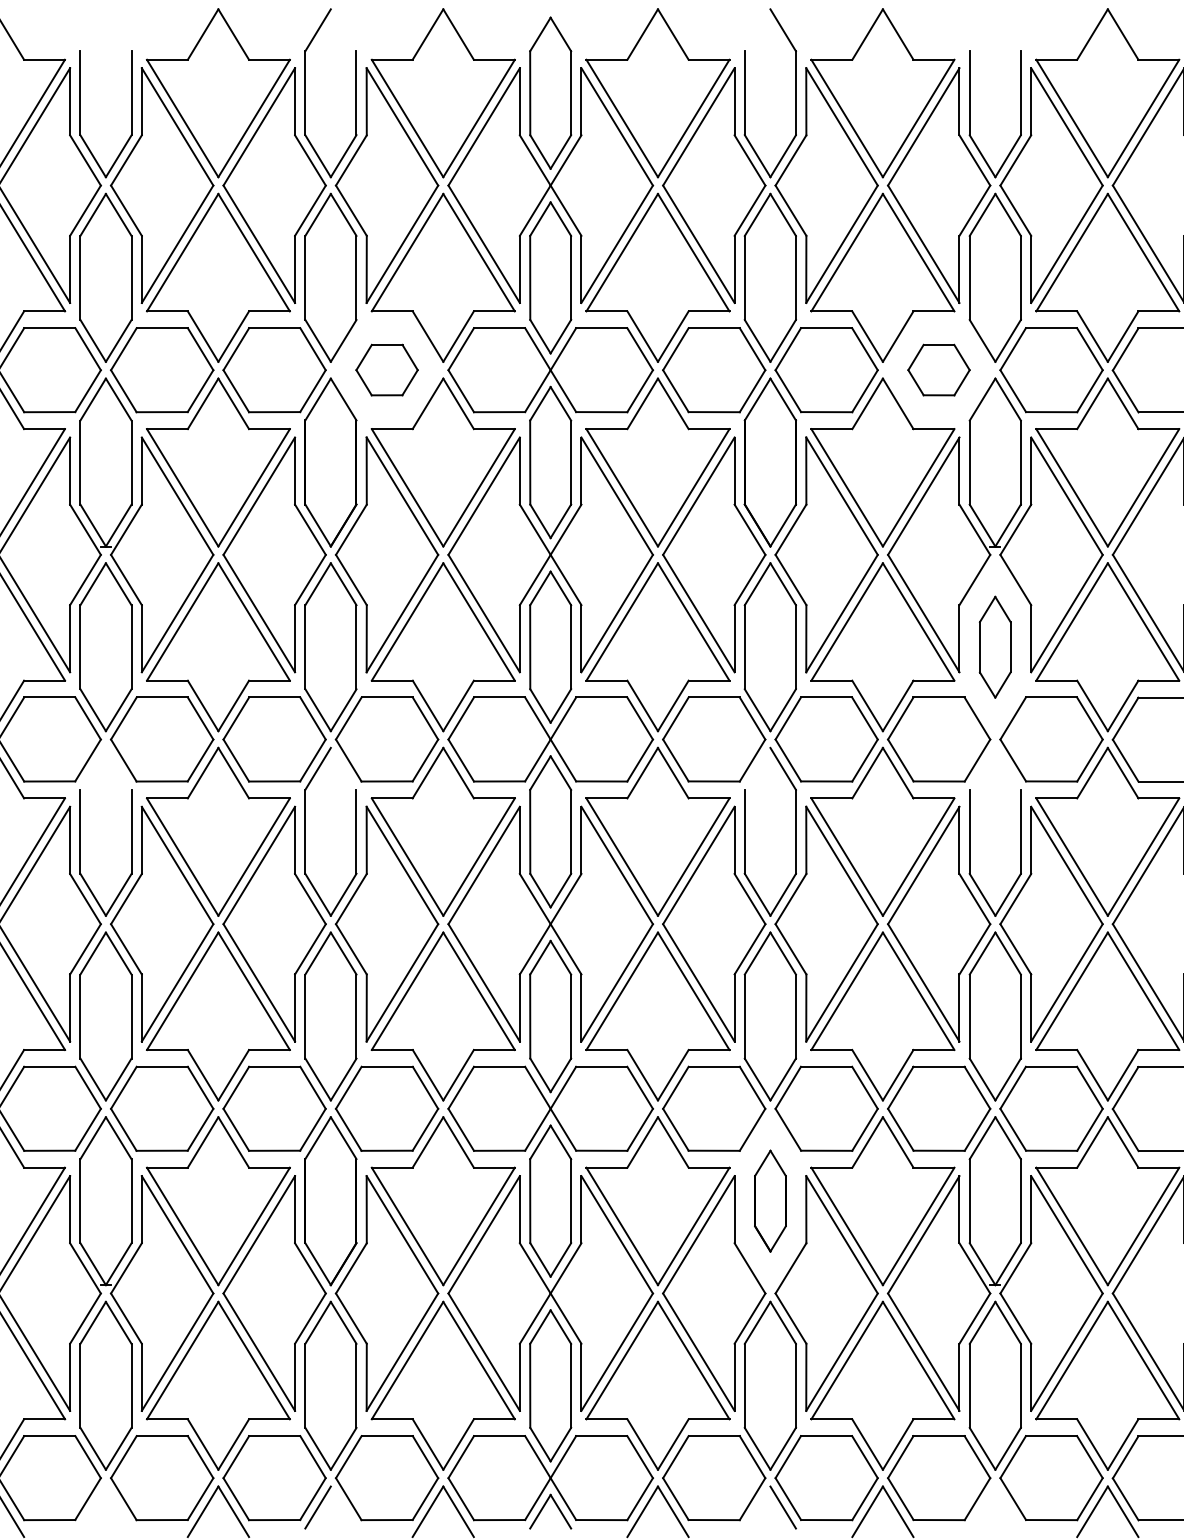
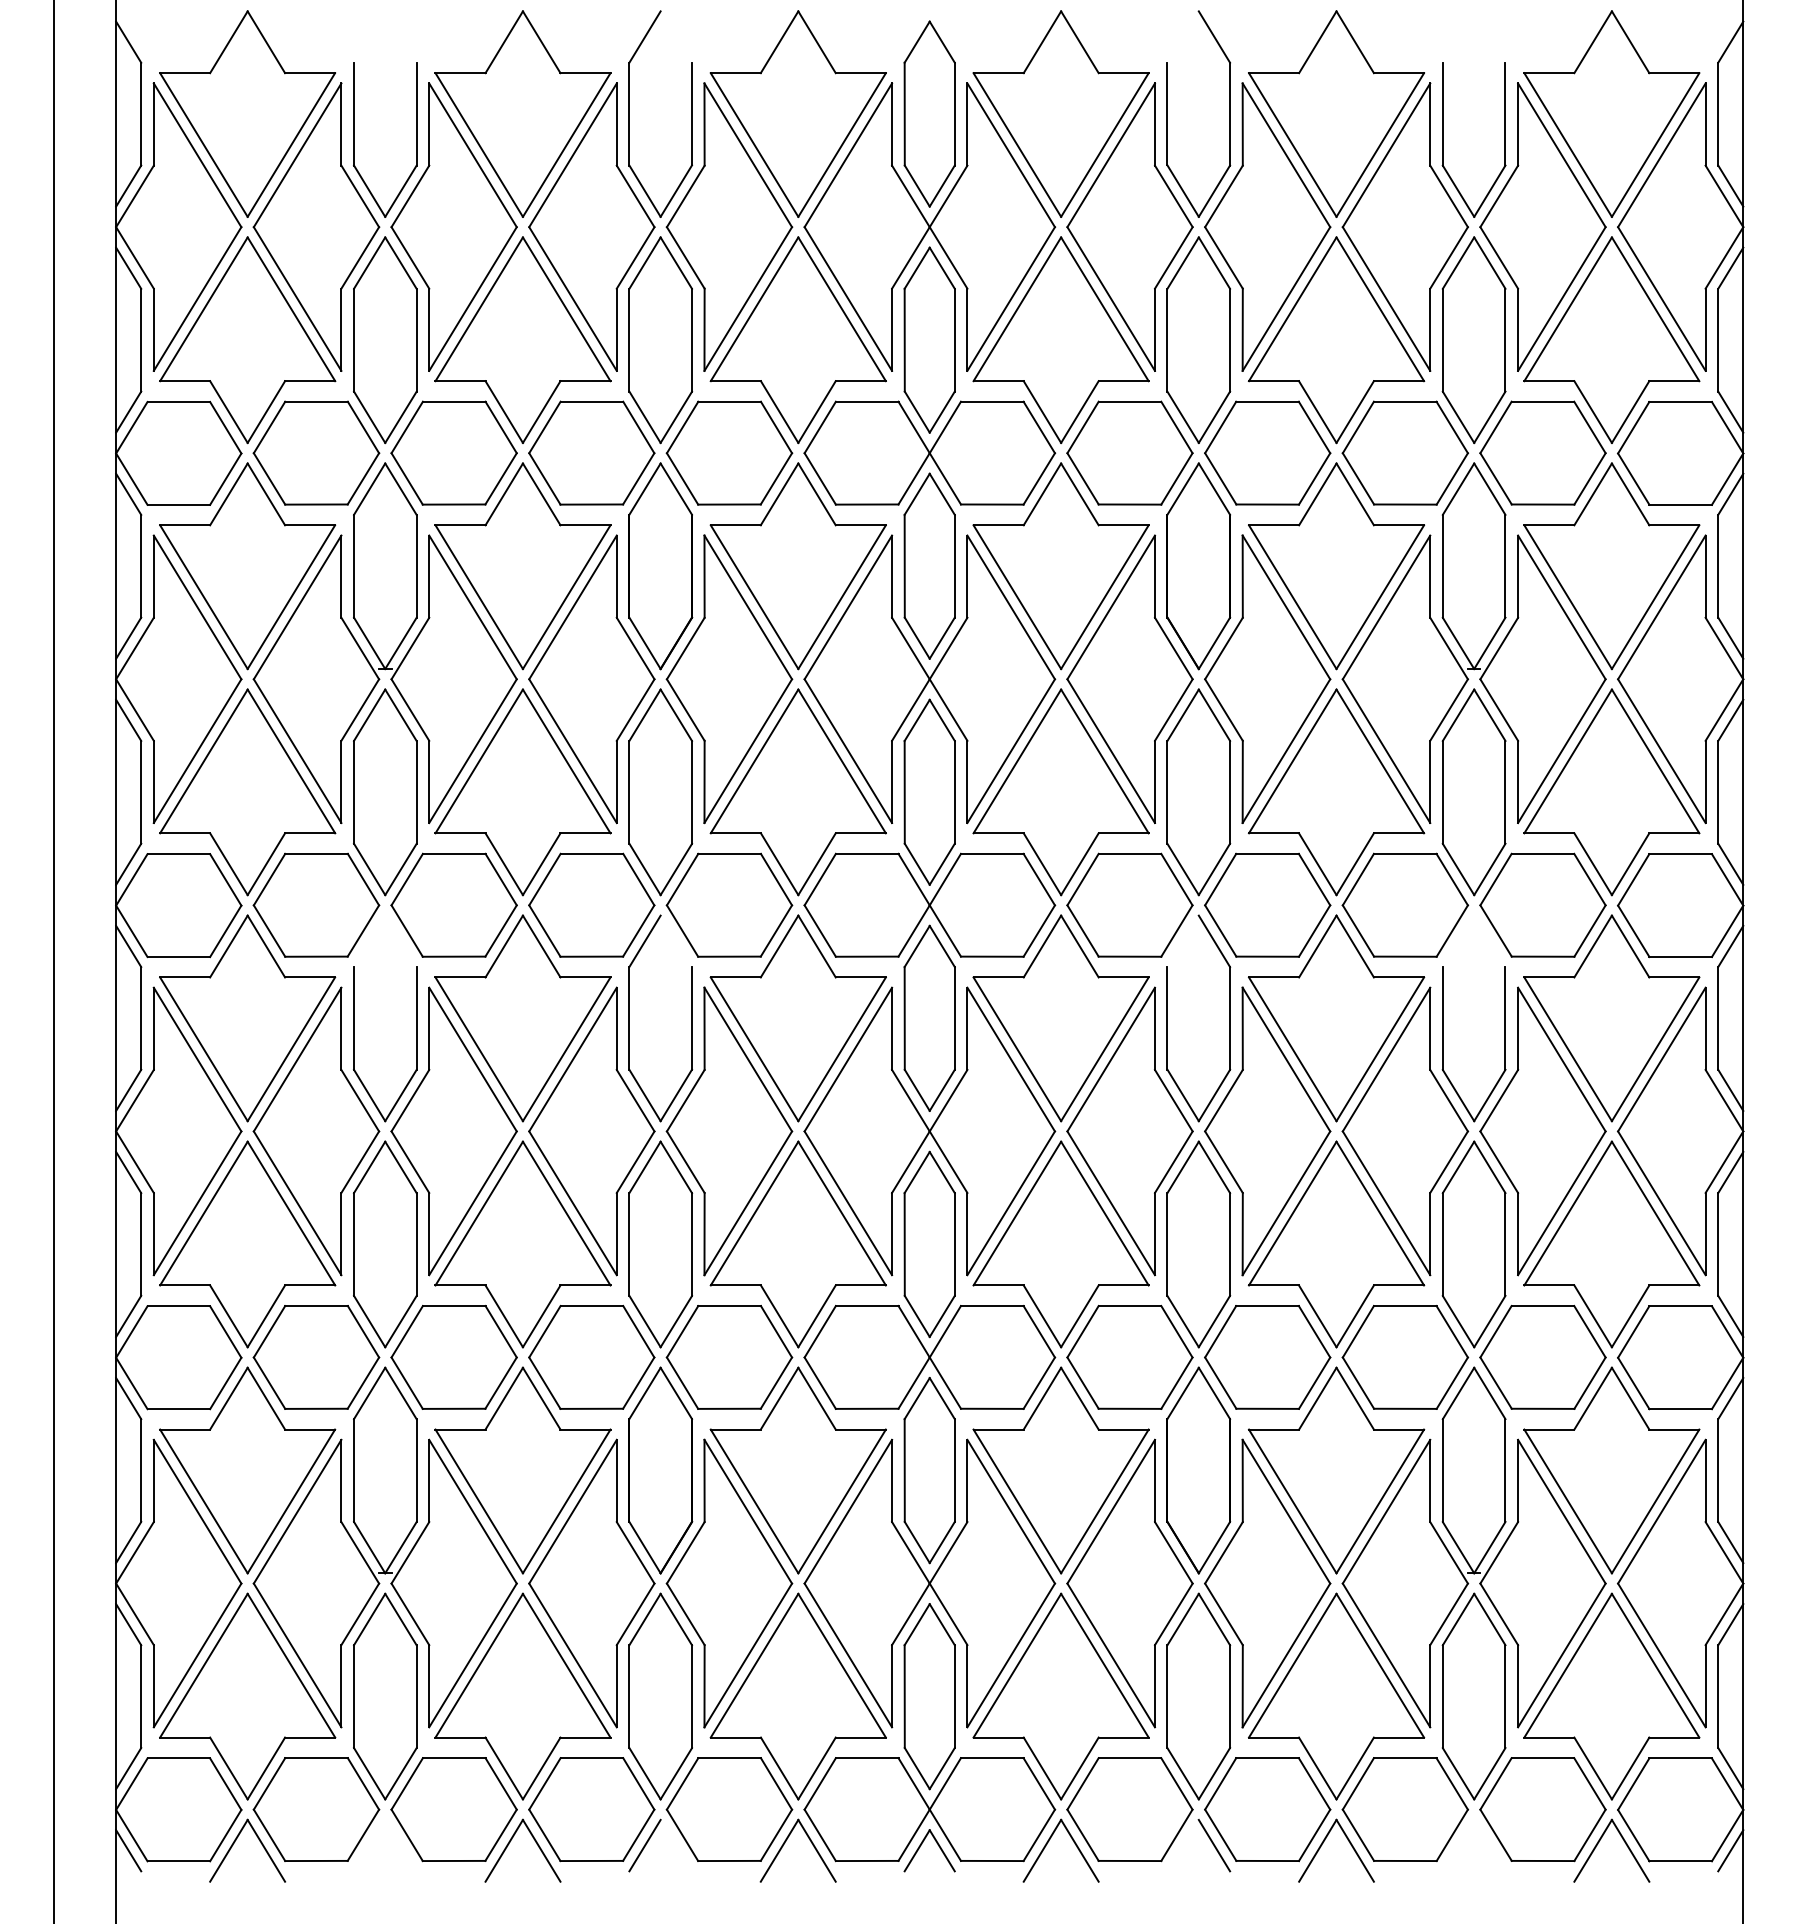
part: (387, 369) -> (729, 452), size x1.67
part: (938, 369) -> (1404, 452), size x1.67
part: (994, 647) -> (1473, 792), size x1.67
part: (770, 1201) -> (1198, 1470), size x1.67

